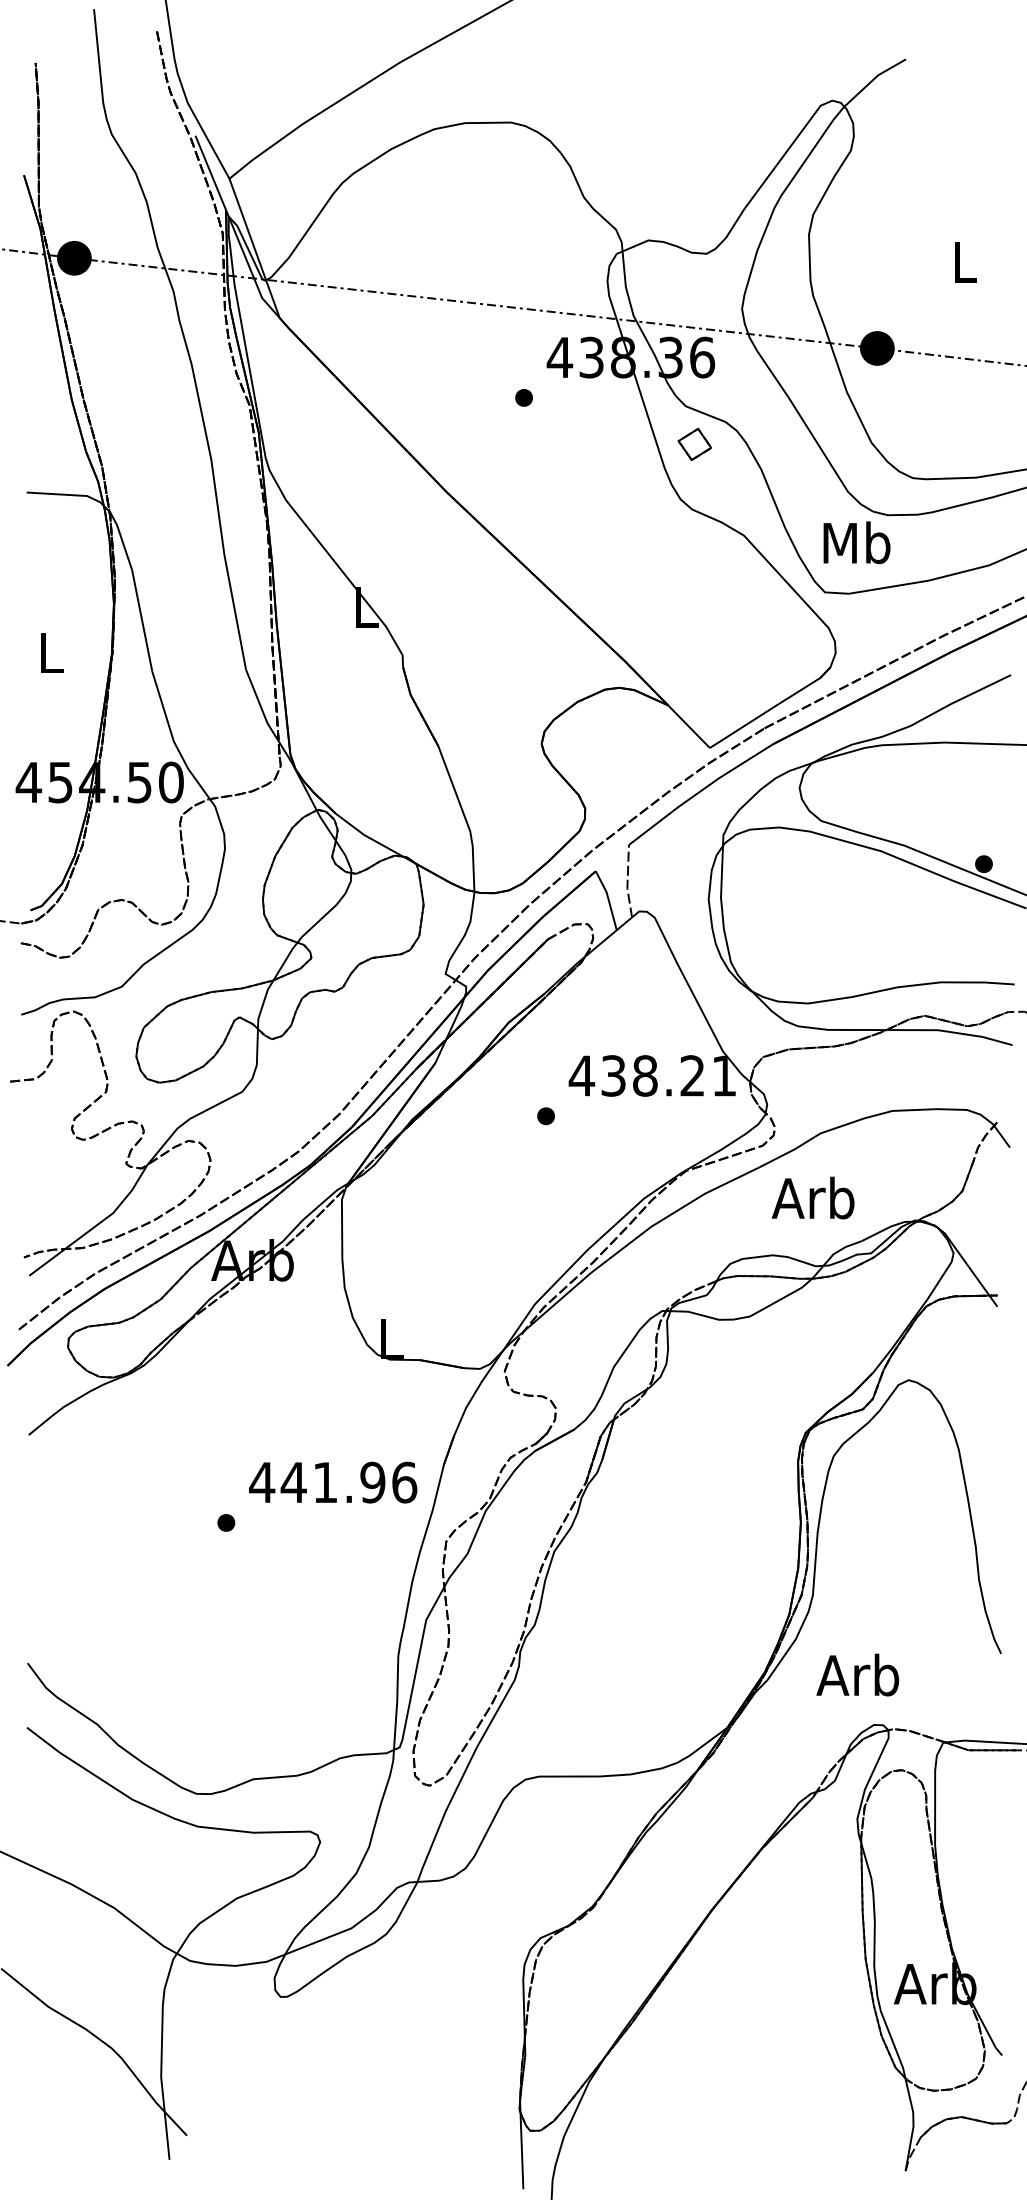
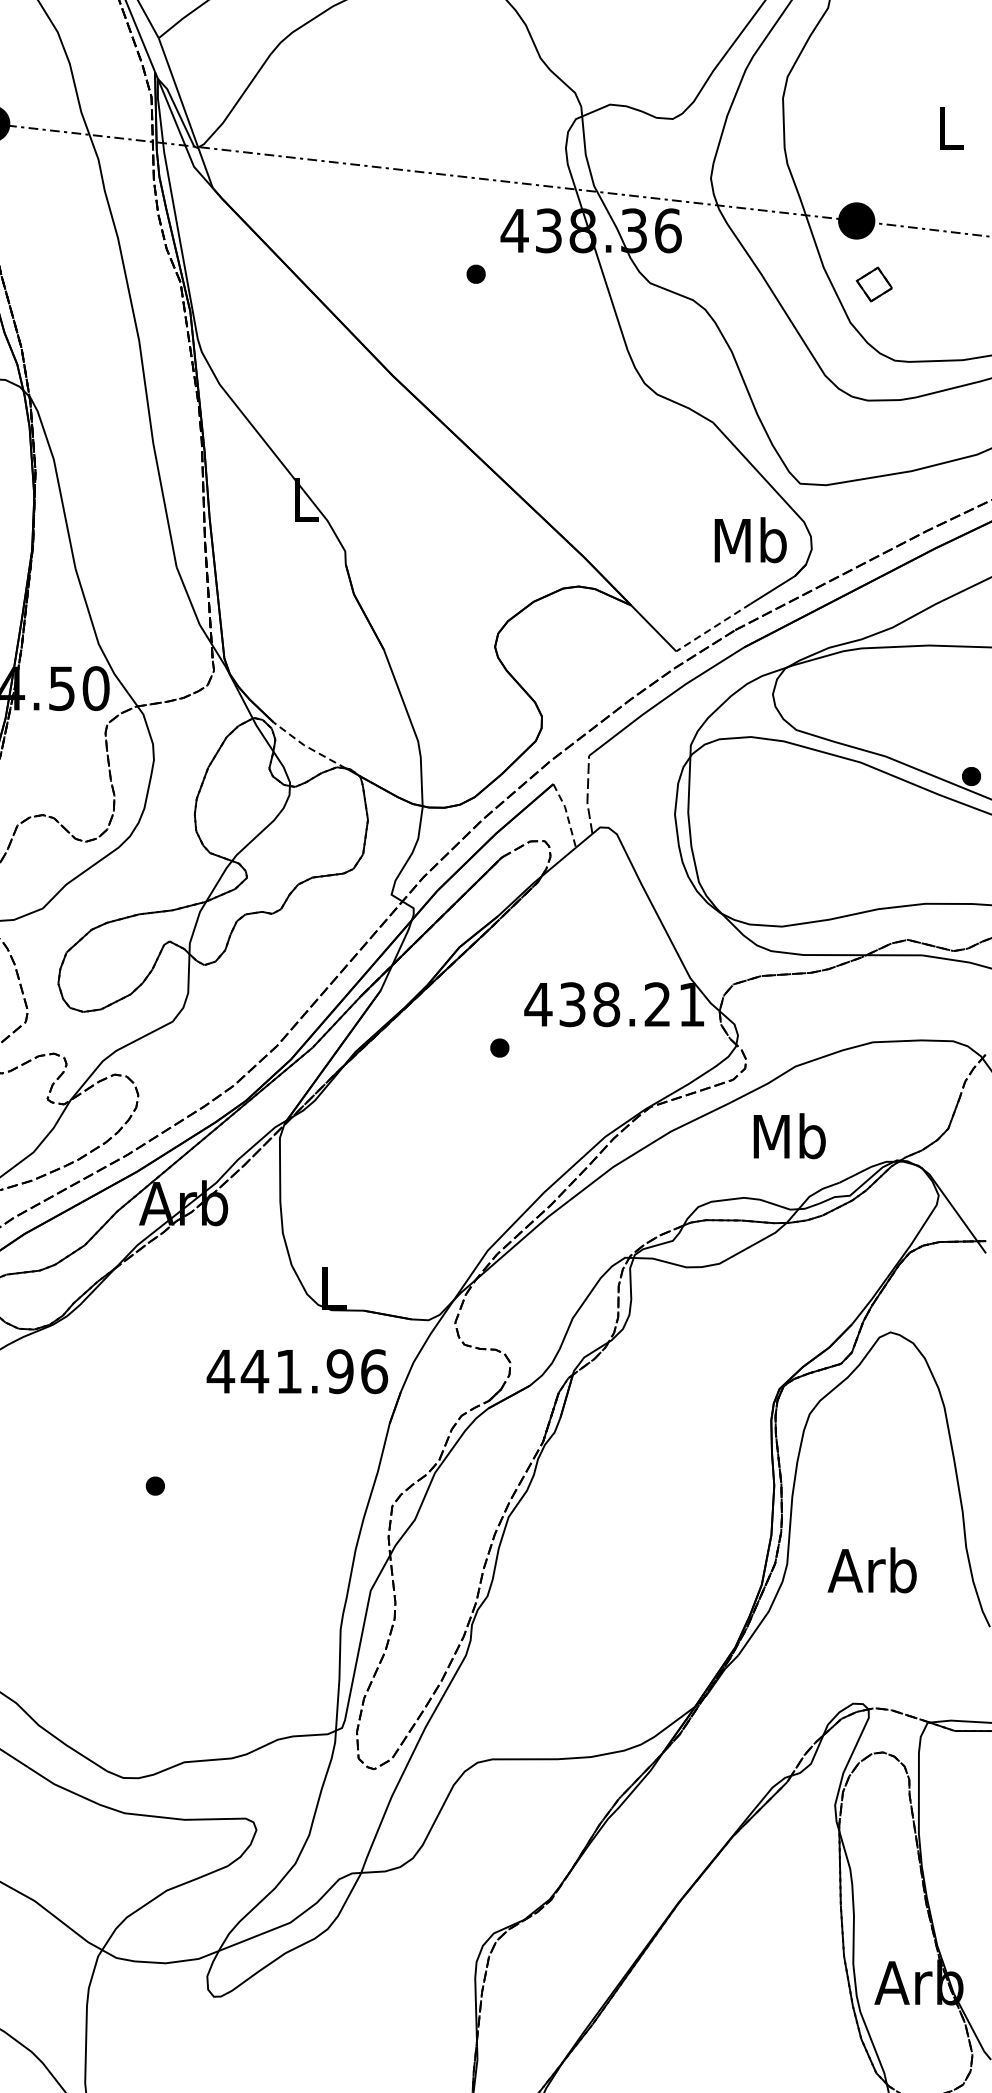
part: (694, 444) -> (874, 284), moved
text: (856, 542) -> (750, 539), moved
line: (744, 726) -> (713, 628), solid -> dashed
line: (367, 837) -> (307, 747), solid -> dashed
line: (608, 899) -> (567, 814), solid -> dashed
text: (812, 1197) -> (786, 1135), Arb -> Mb
text: (333, 1482) -> (297, 1371), moved
text: (857, 1674) -> (871, 1569), moved

